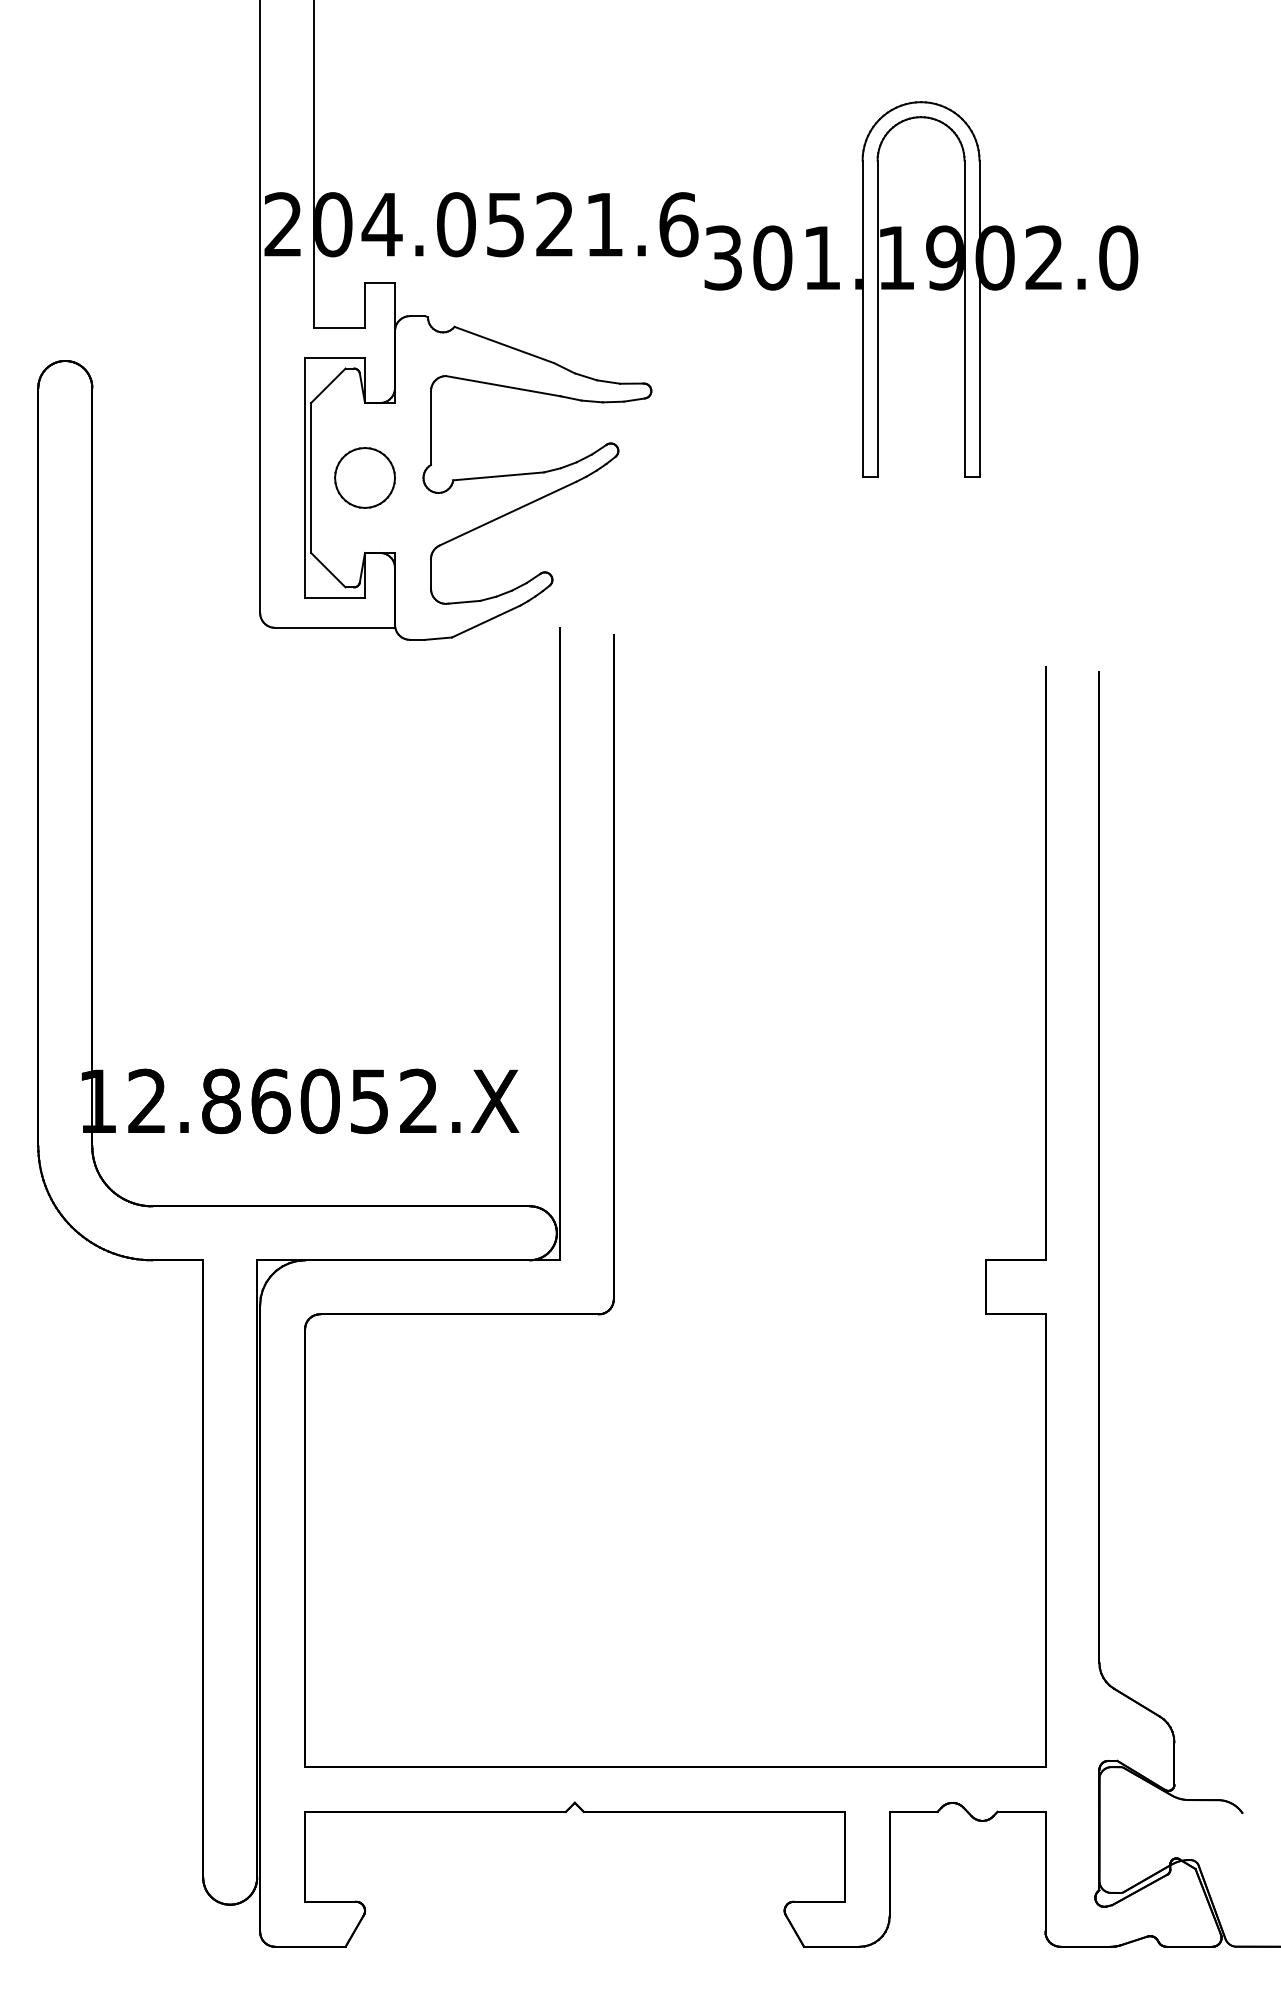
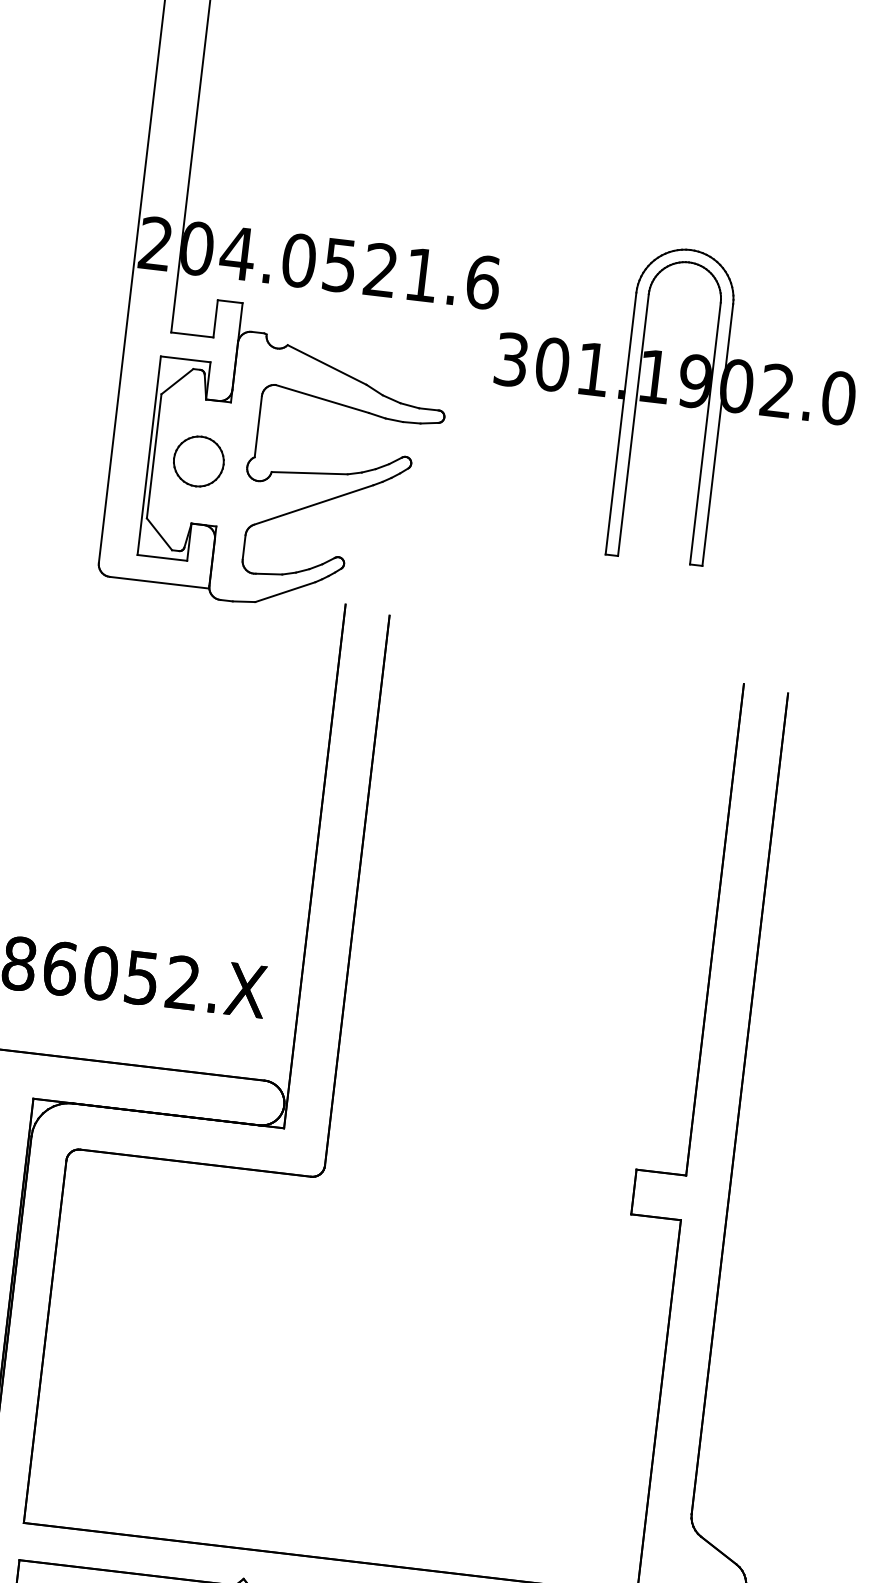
part: (913, 289) -> (665, 404), moved

